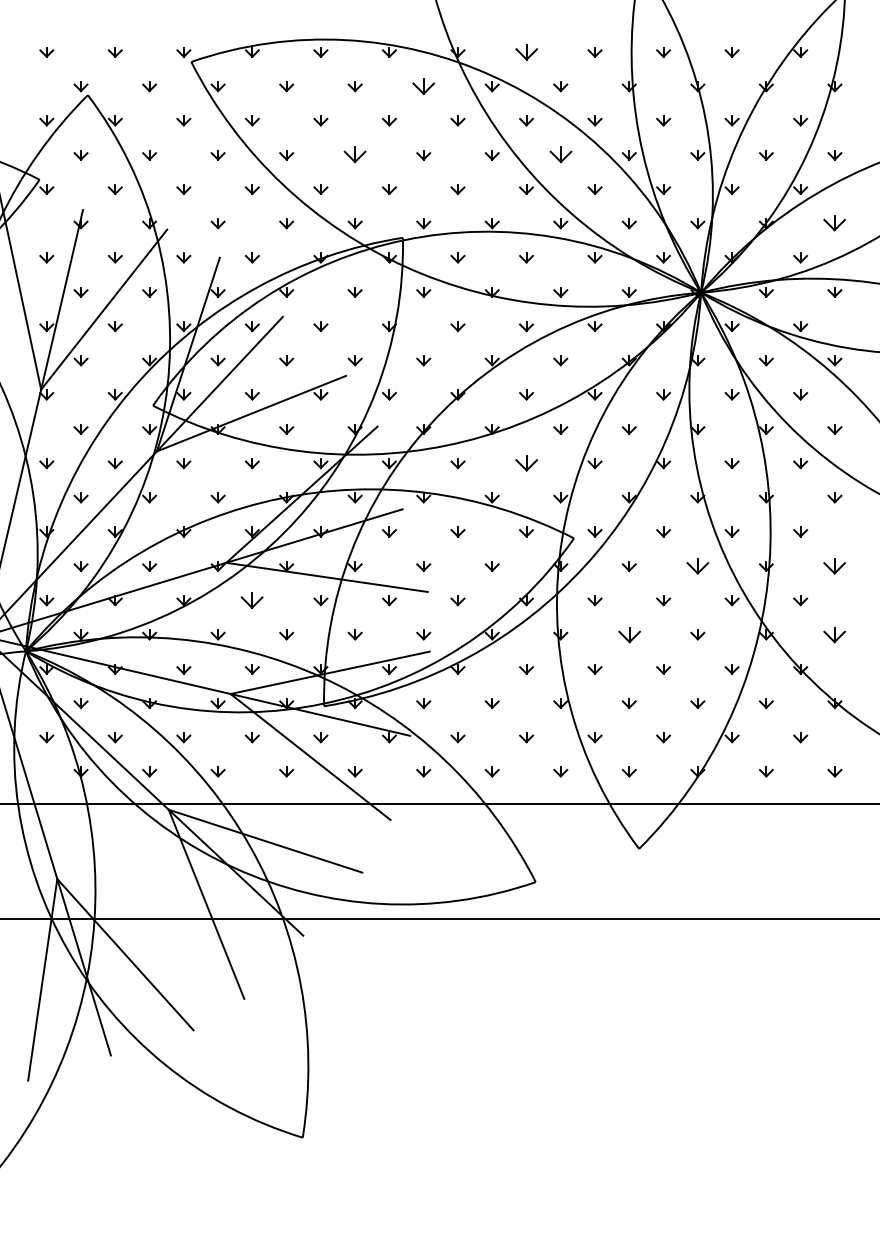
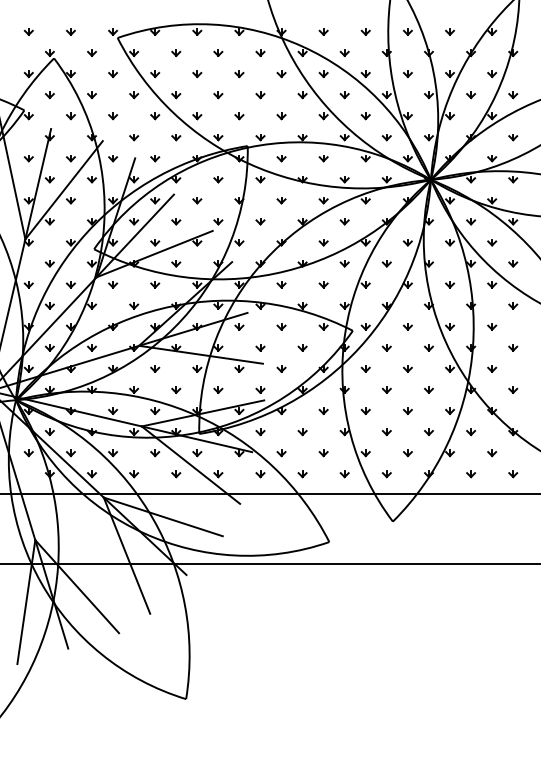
part: (526, 51) -> (323, 31), size x0.62
part: (423, 85) -> (260, 52), size x0.62
part: (355, 155) -> (218, 95), size x0.62
part: (560, 155) -> (344, 95), size x0.62
part: (835, 223) -> (513, 137), size x0.62
part: (526, 463) -> (323, 284), size x0.62
part: (697, 565) -> (428, 347), size x0.62
part: (835, 565) -> (513, 347), size x0.62
part: (252, 599) -> (155, 368), size x0.62
part: (628, 633) -> (386, 389), size x0.62
part: (835, 633) -> (513, 389), size x0.62

